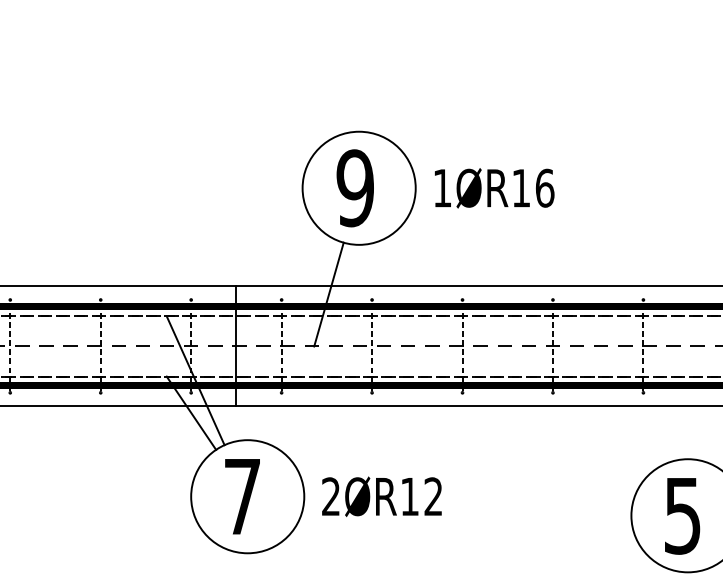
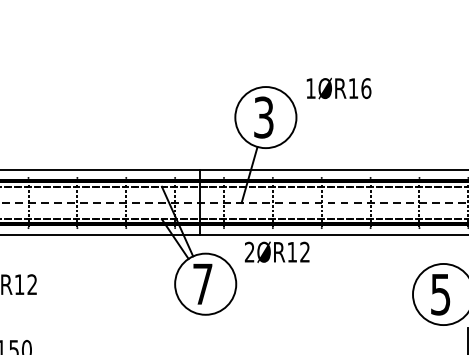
text: (354, 188) -> (263, 117), 9 -> 3
text: (493, 188) -> (338, 88), moved
text: (380, 495) -> (276, 251), moved

